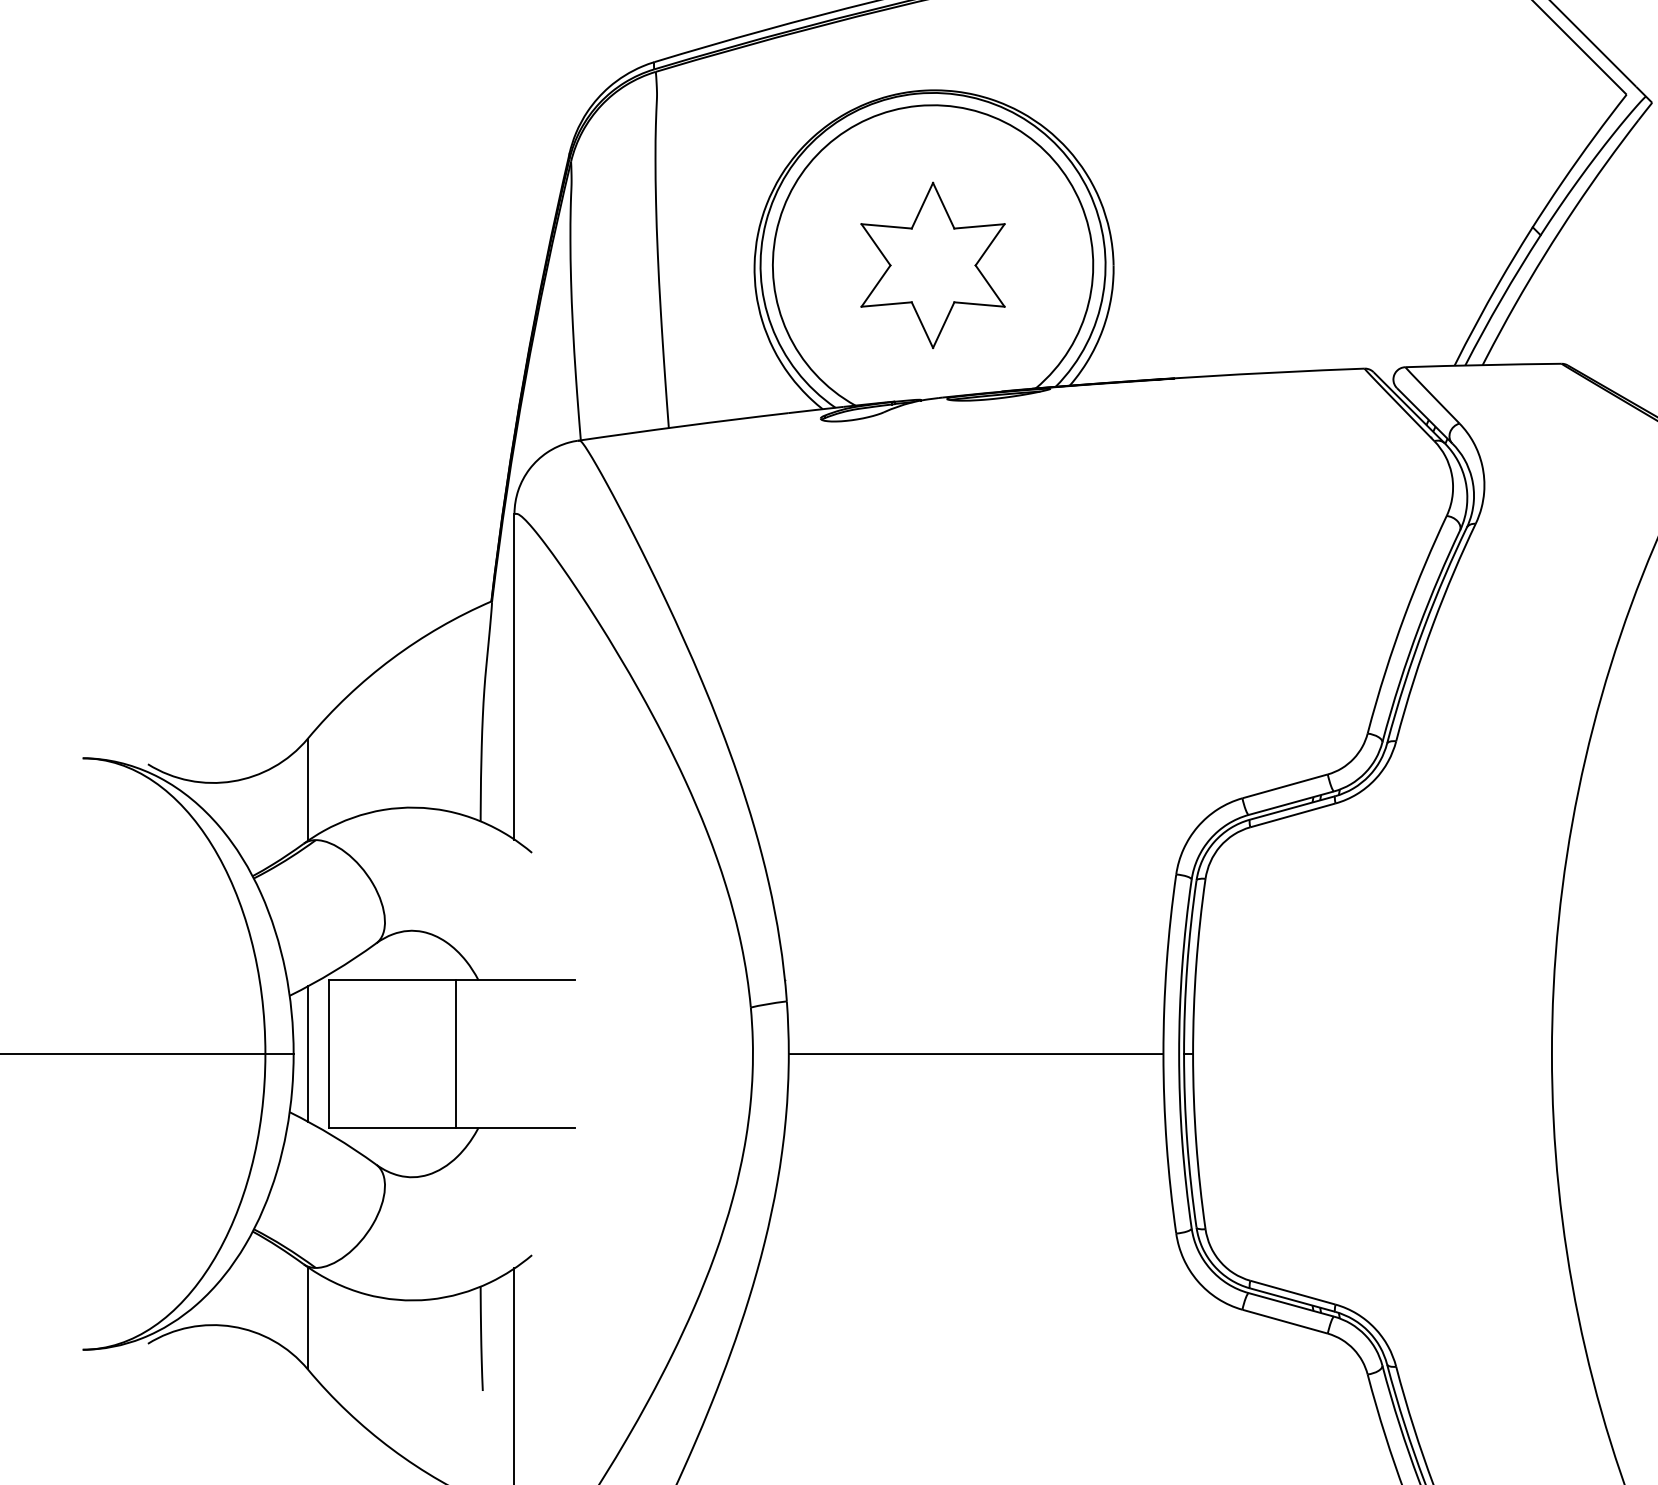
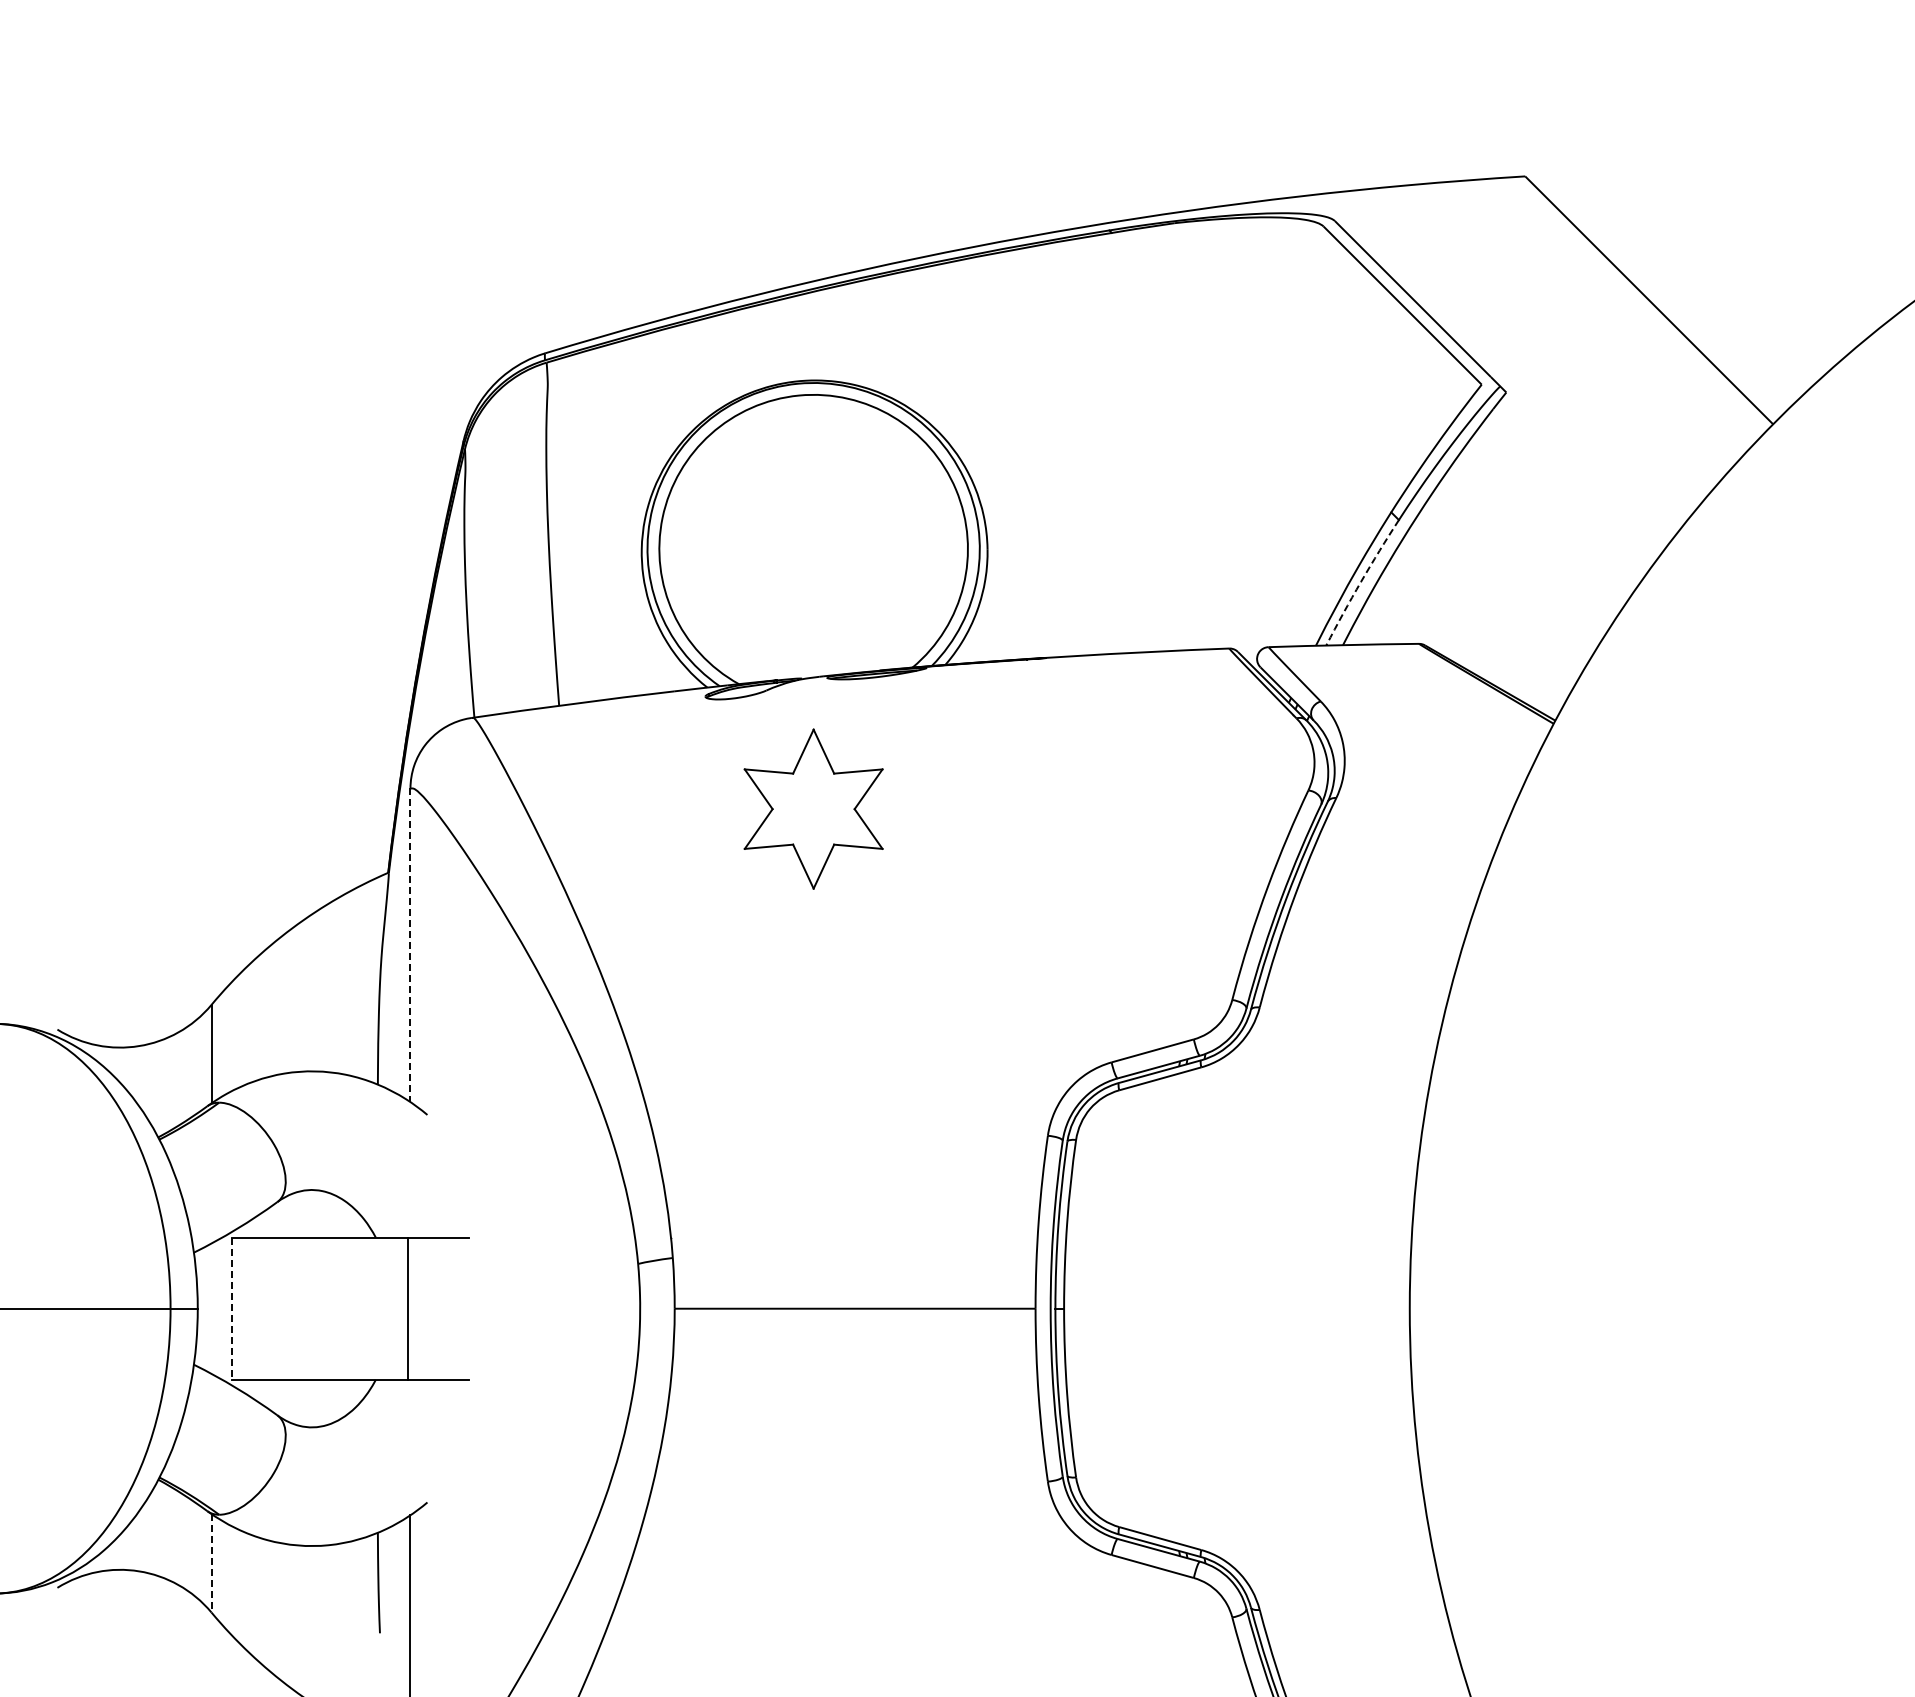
part: (932, 264) -> (813, 808), moved
arc: (1501, 299) -> (1361, 581), solid -> dashed
line: (514, 676) -> (410, 945), solid -> dashed
line: (307, 1053) -> (211, 1308), removed
line: (456, 1053) -> (407, 1308), moved
line: (328, 1054) -> (231, 1309), solid -> dashed
line: (307, 1318) -> (211, 1563), solid -> dashed

